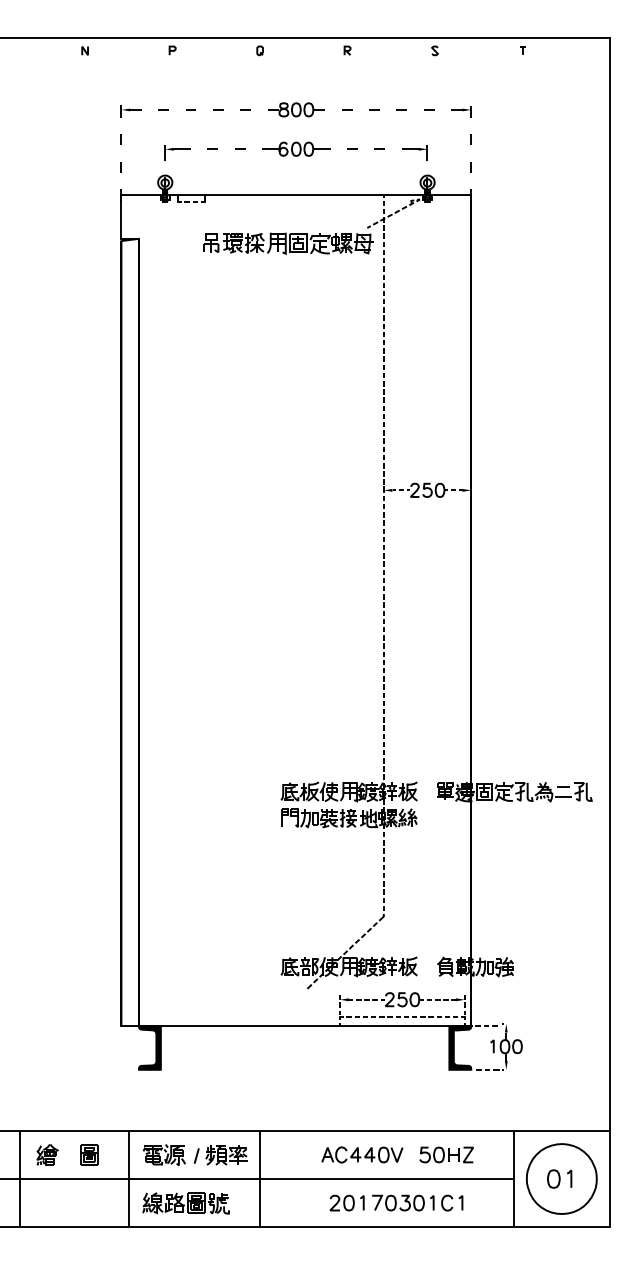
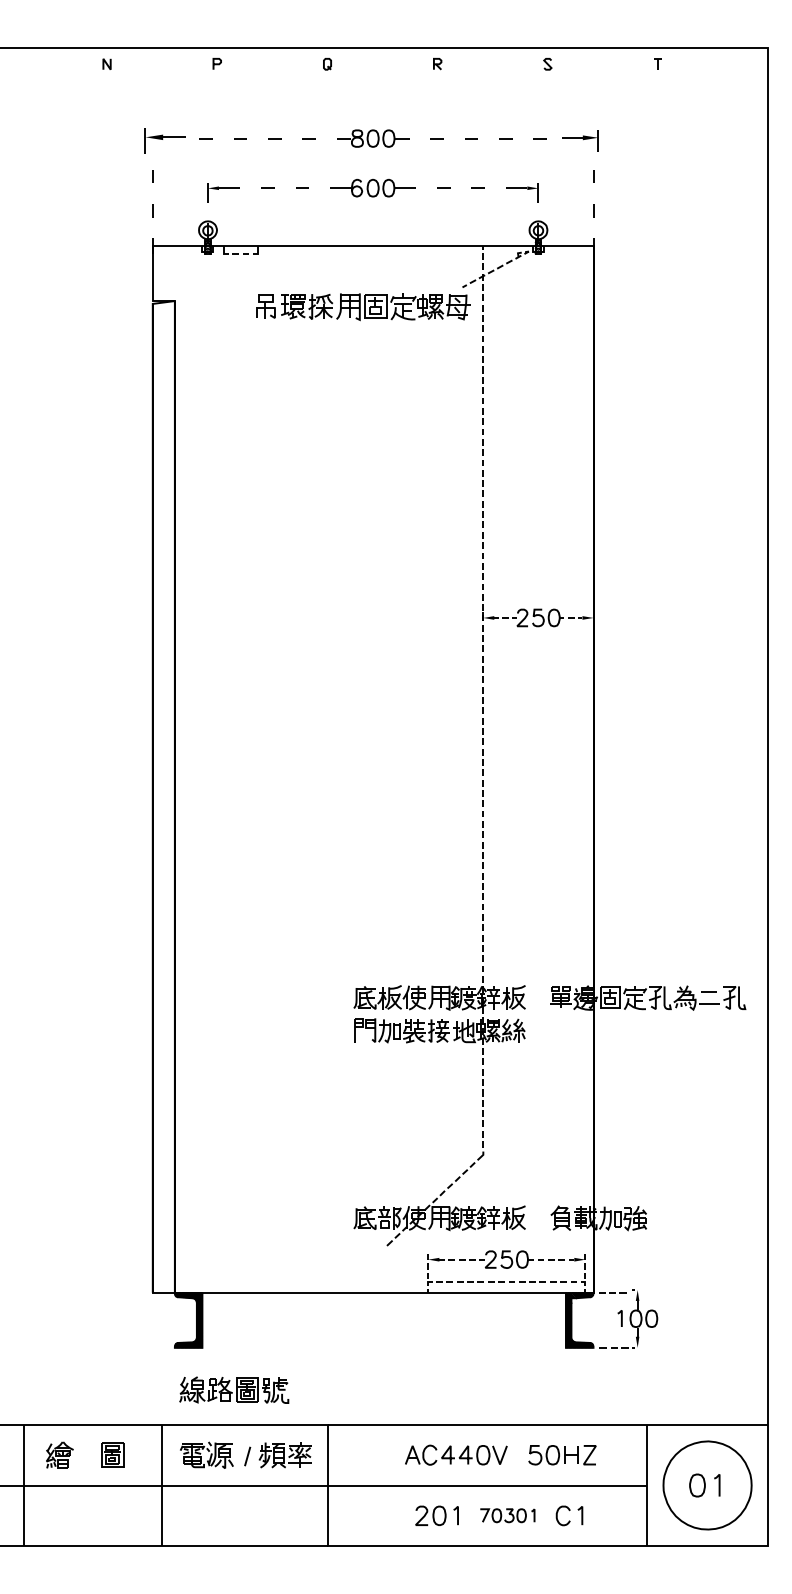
part: (130, 111) -> (164, 140), size x1.6
part: (461, 111) -> (581, 140), size x1.4
part: (186, 1202) -> (234, 1389), moved
part: (403, 1202) -> (507, 1515), size x0.7

